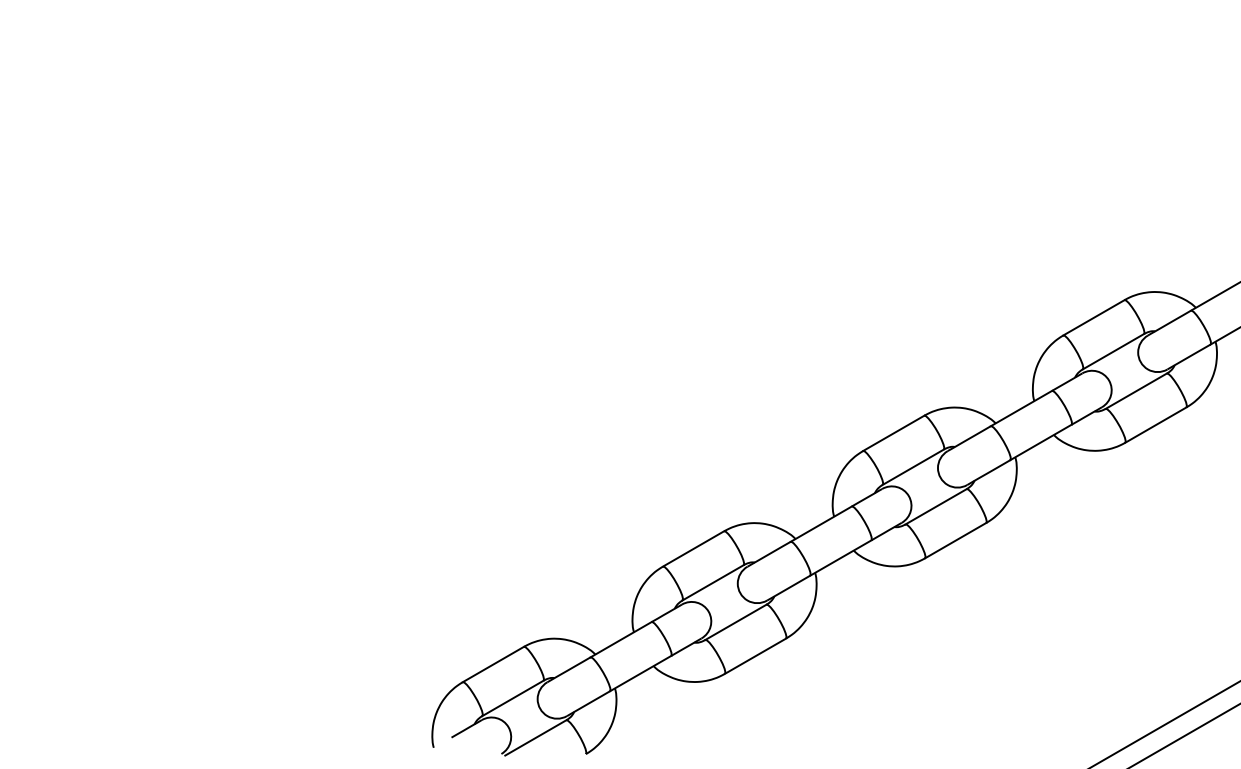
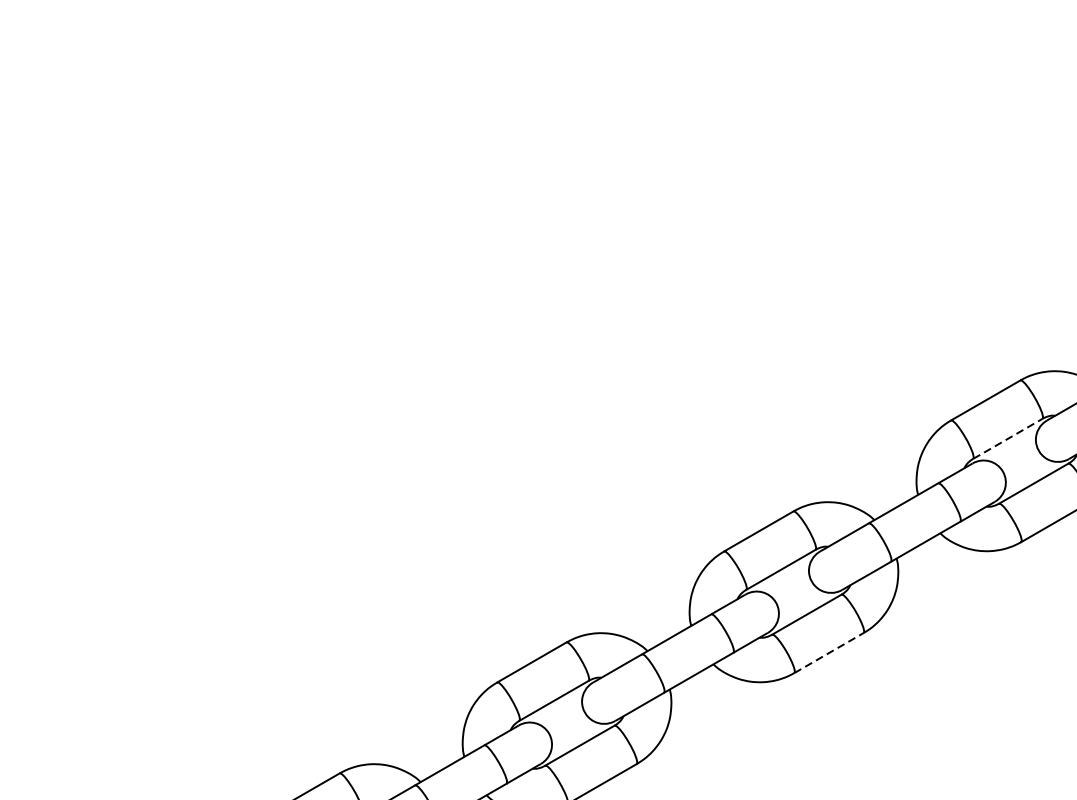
line: (1113, 351) -> (1007, 438), solid -> dashed
line: (956, 540) -> (829, 652), solid -> dashed

